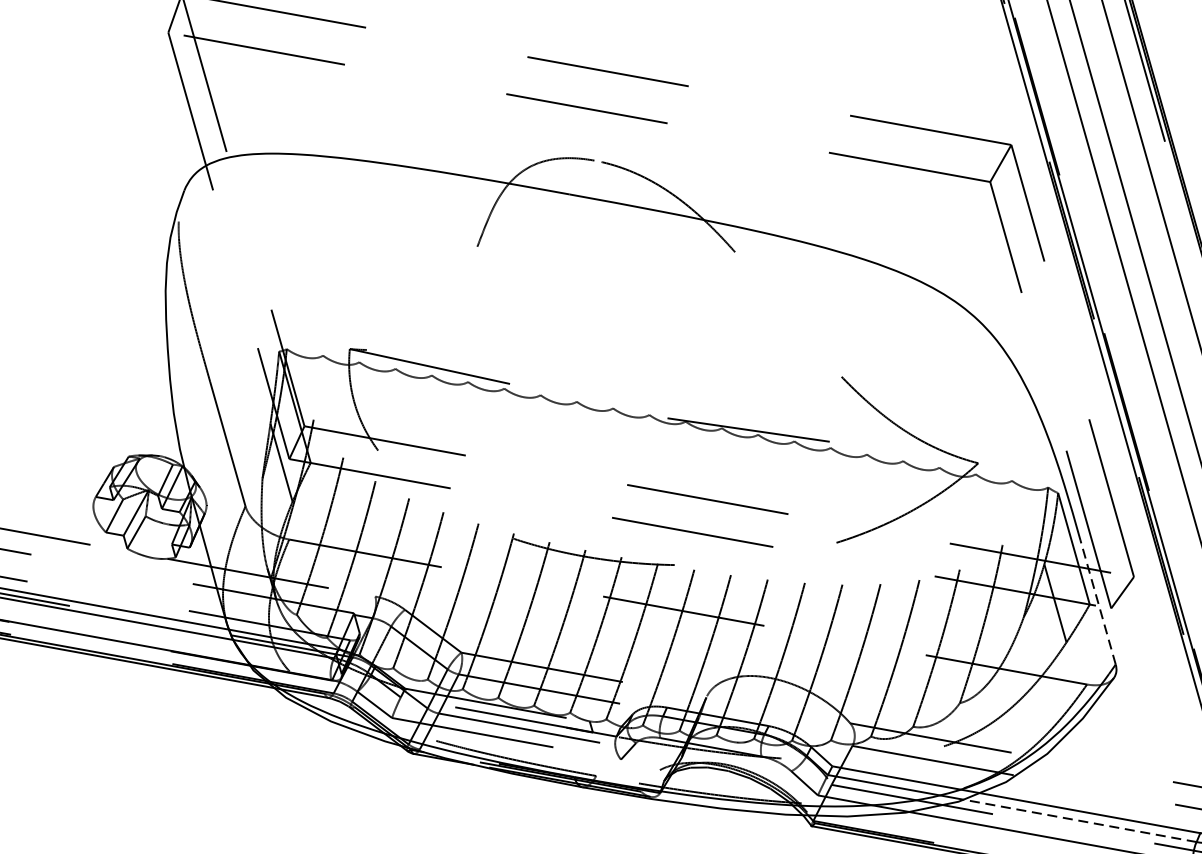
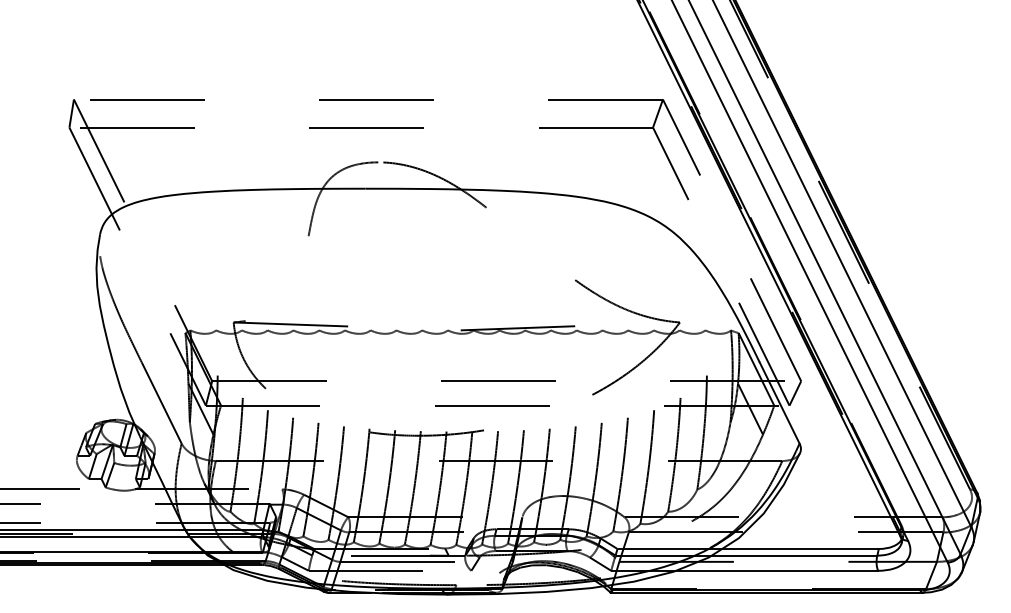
line: (1097, 601) -> (779, 402), dashed -> solid
line: (1079, 820) -> (794, 555), dashed -> solid

